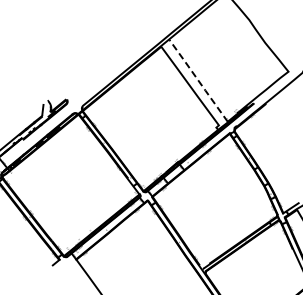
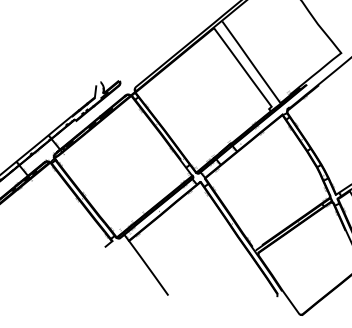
line: (198, 81) -> (251, 62), dashed -> solid

